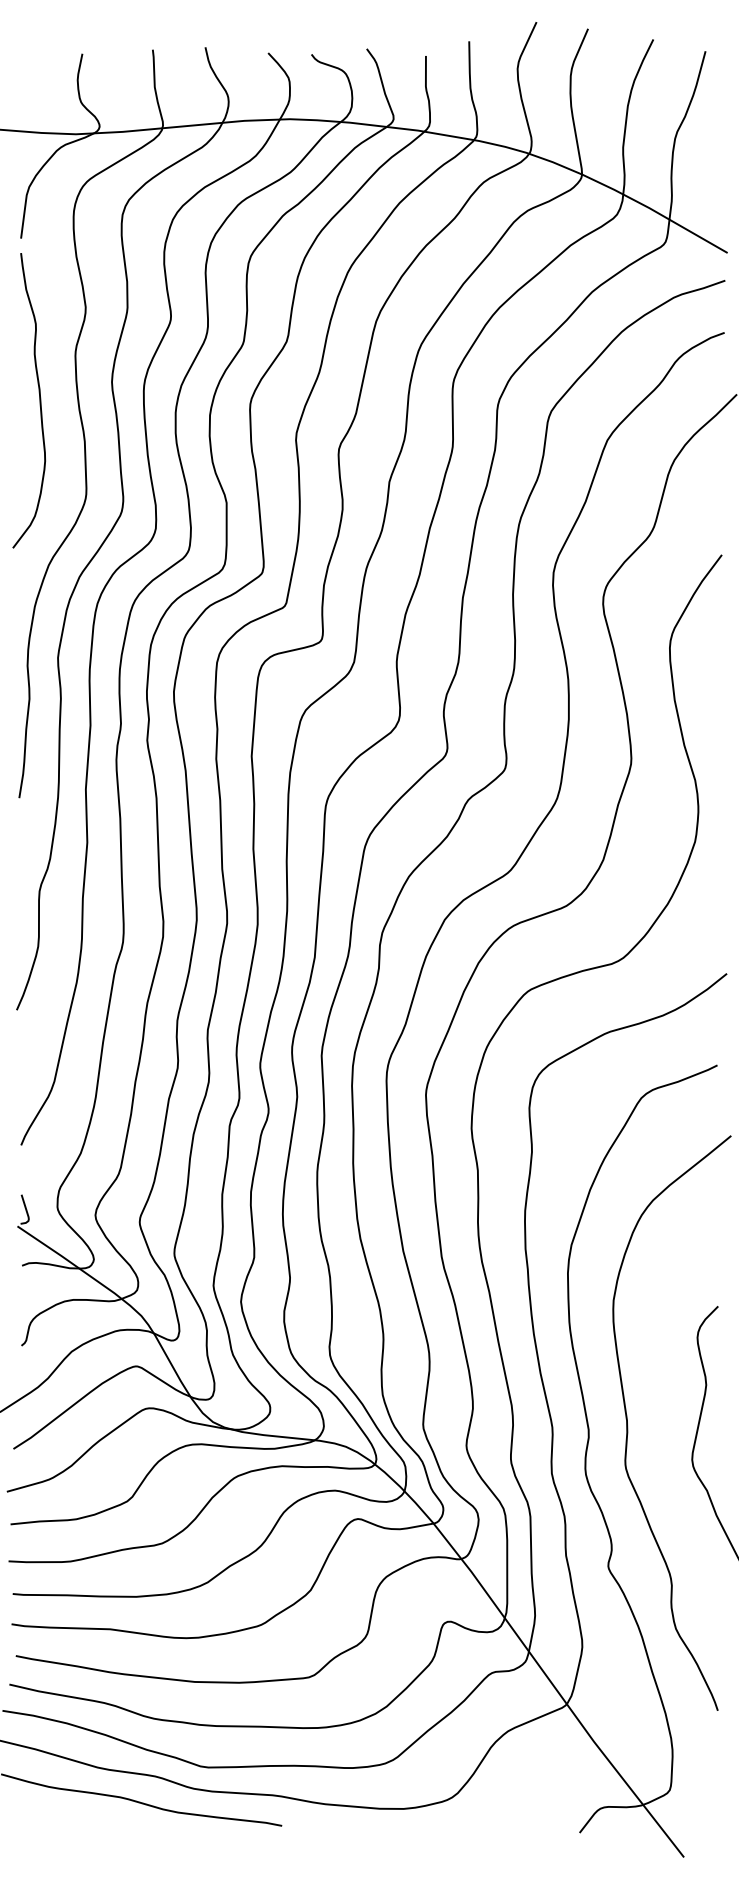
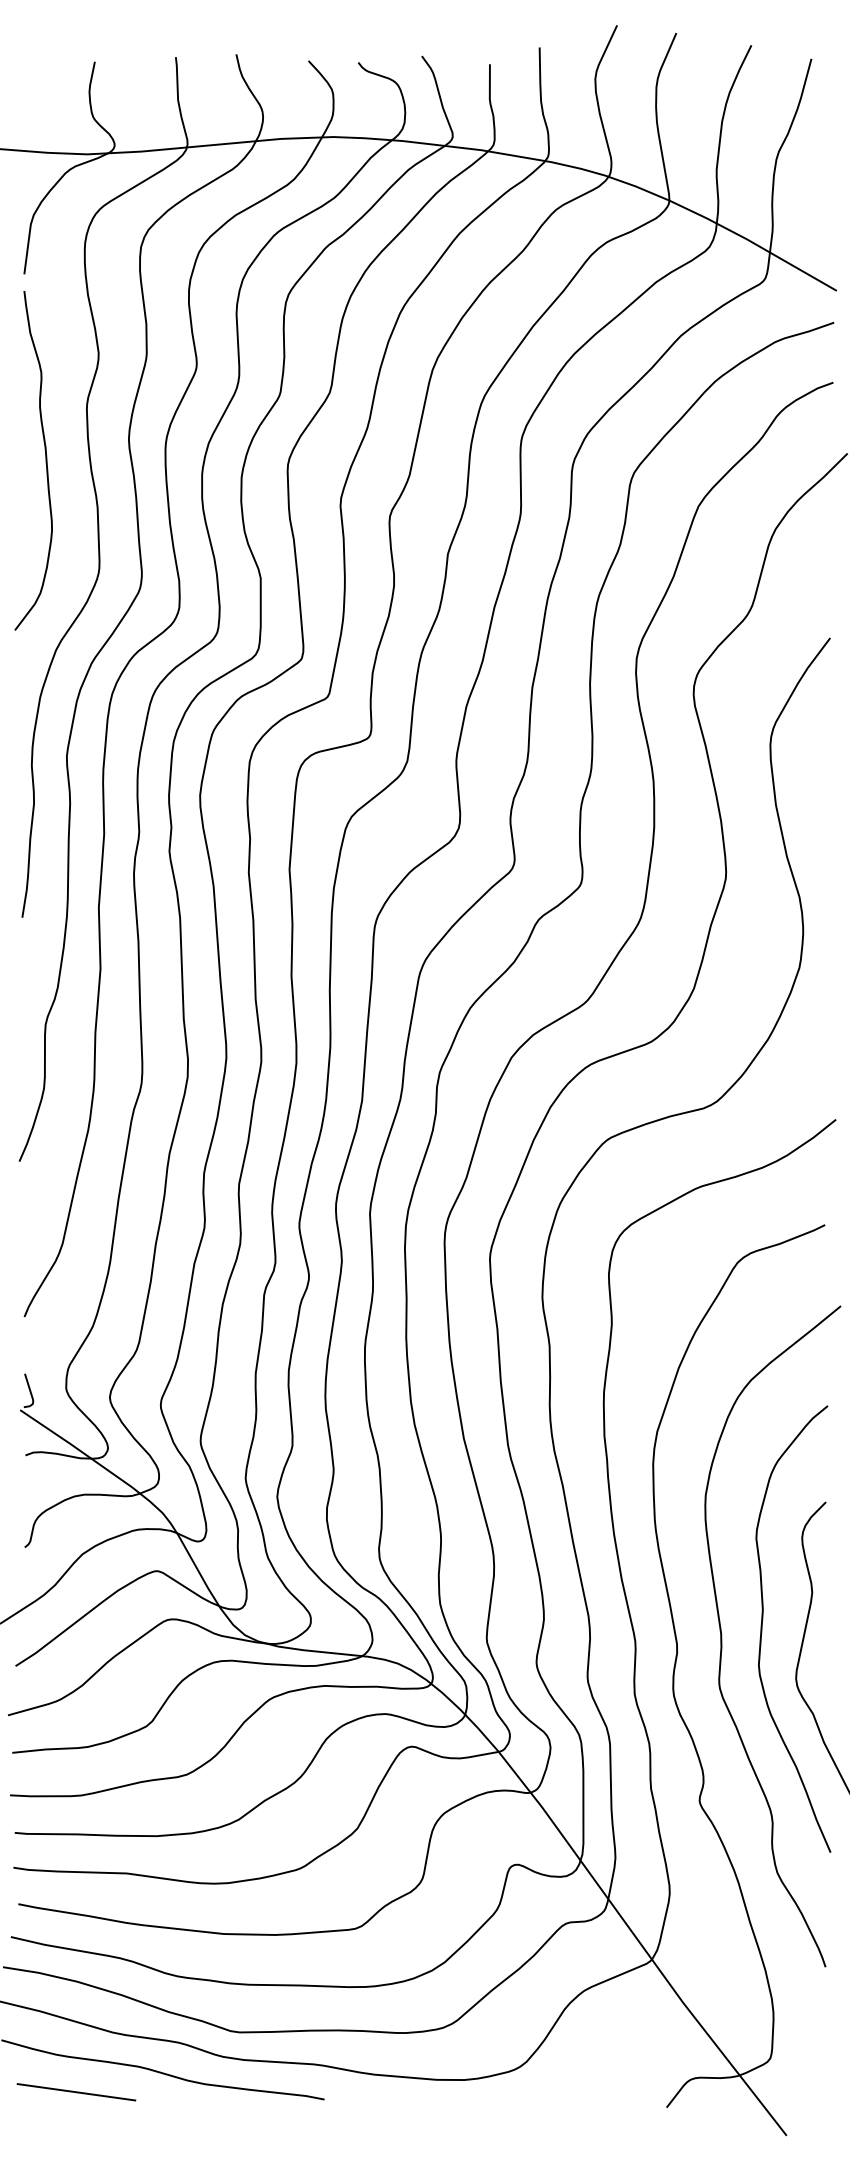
curve: (663, 1415) -> (763, 1627), added
line: (66, 1819) -> (76, 2092), added

